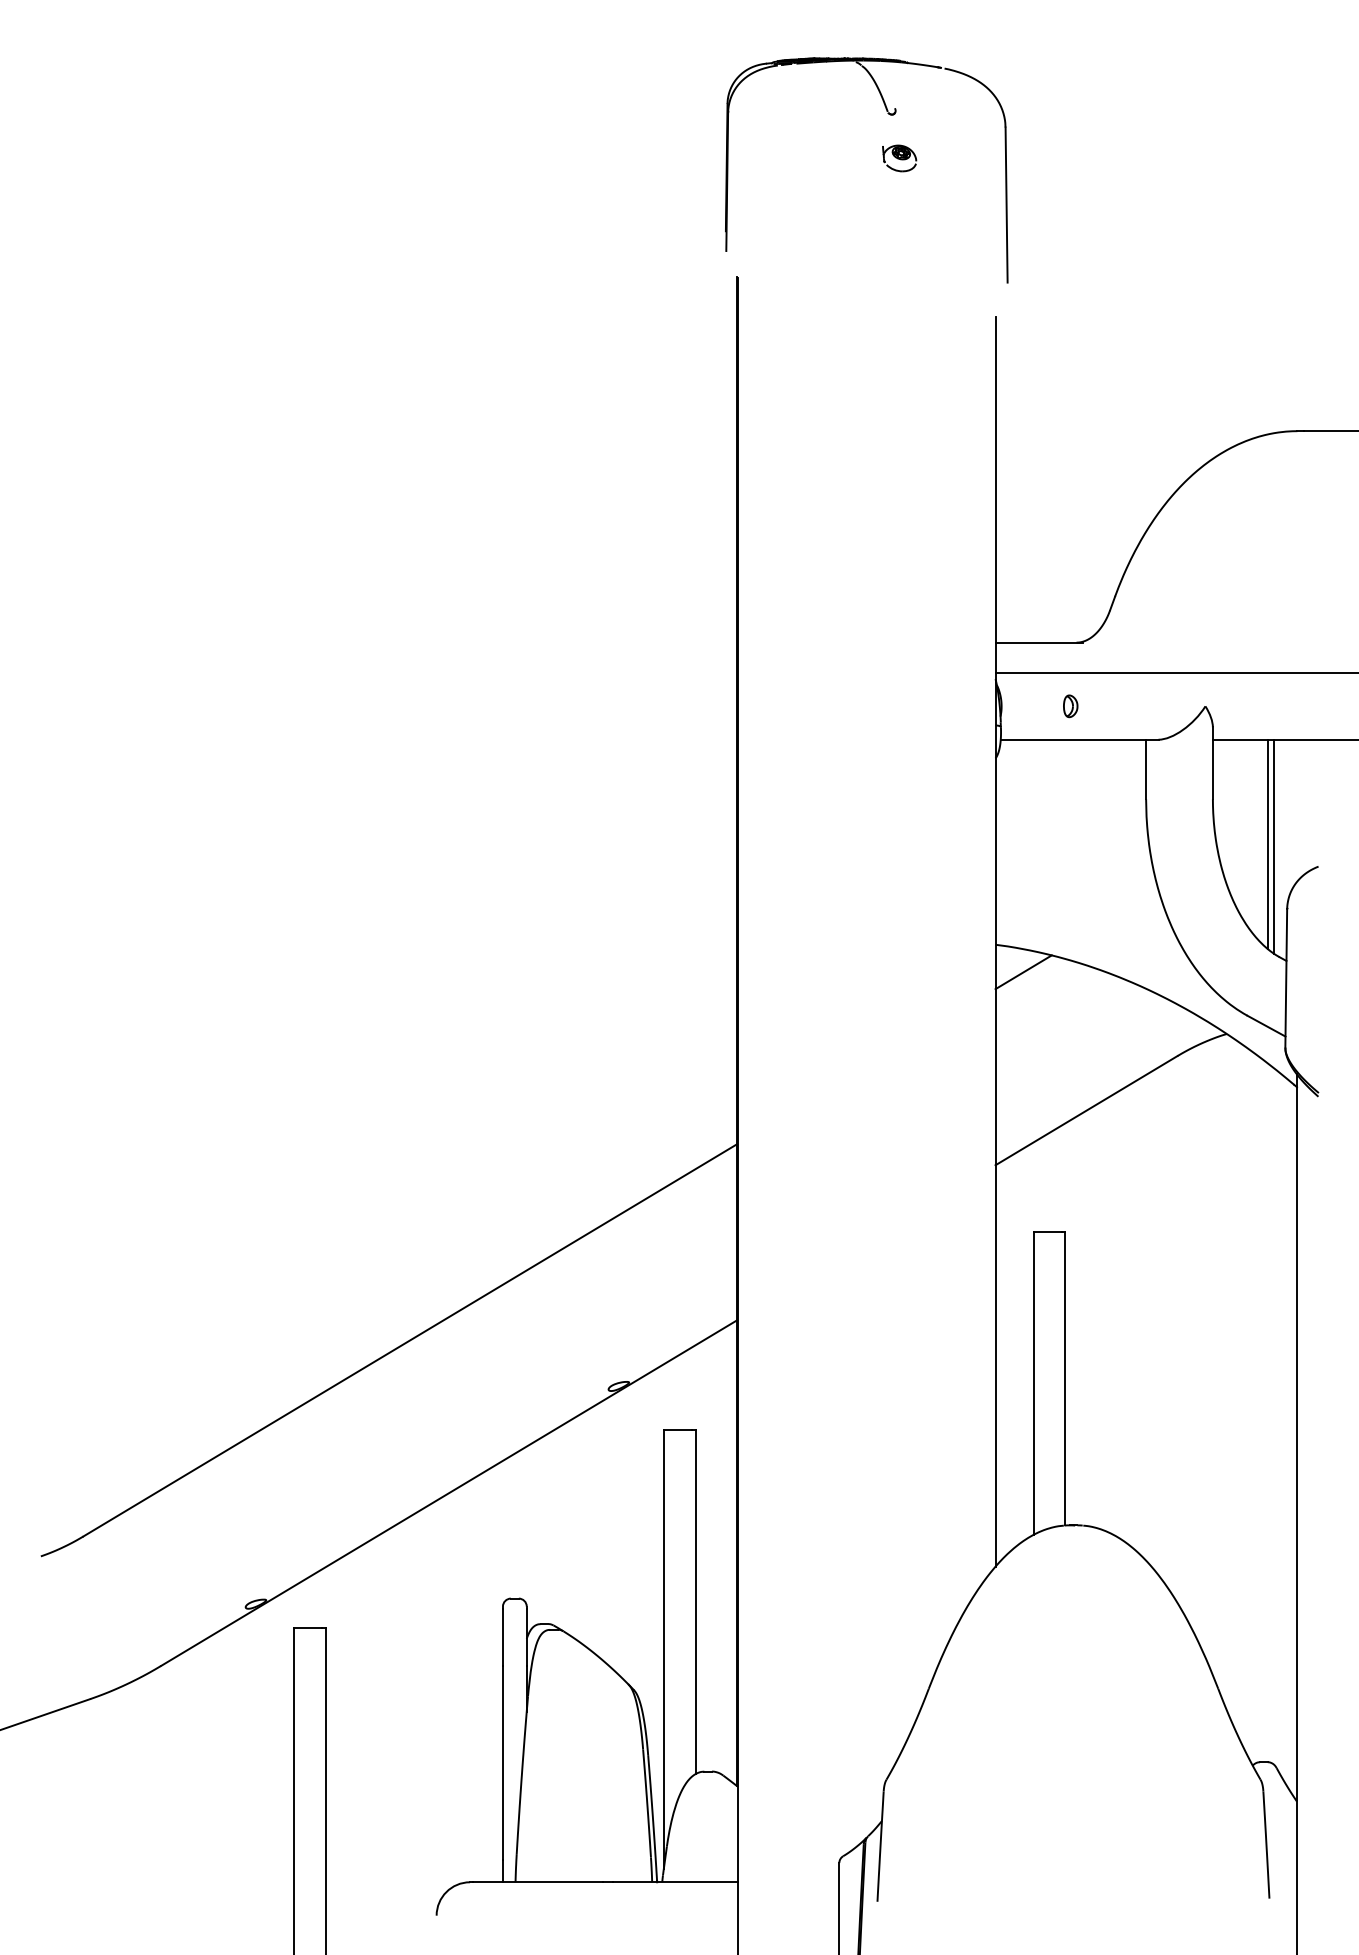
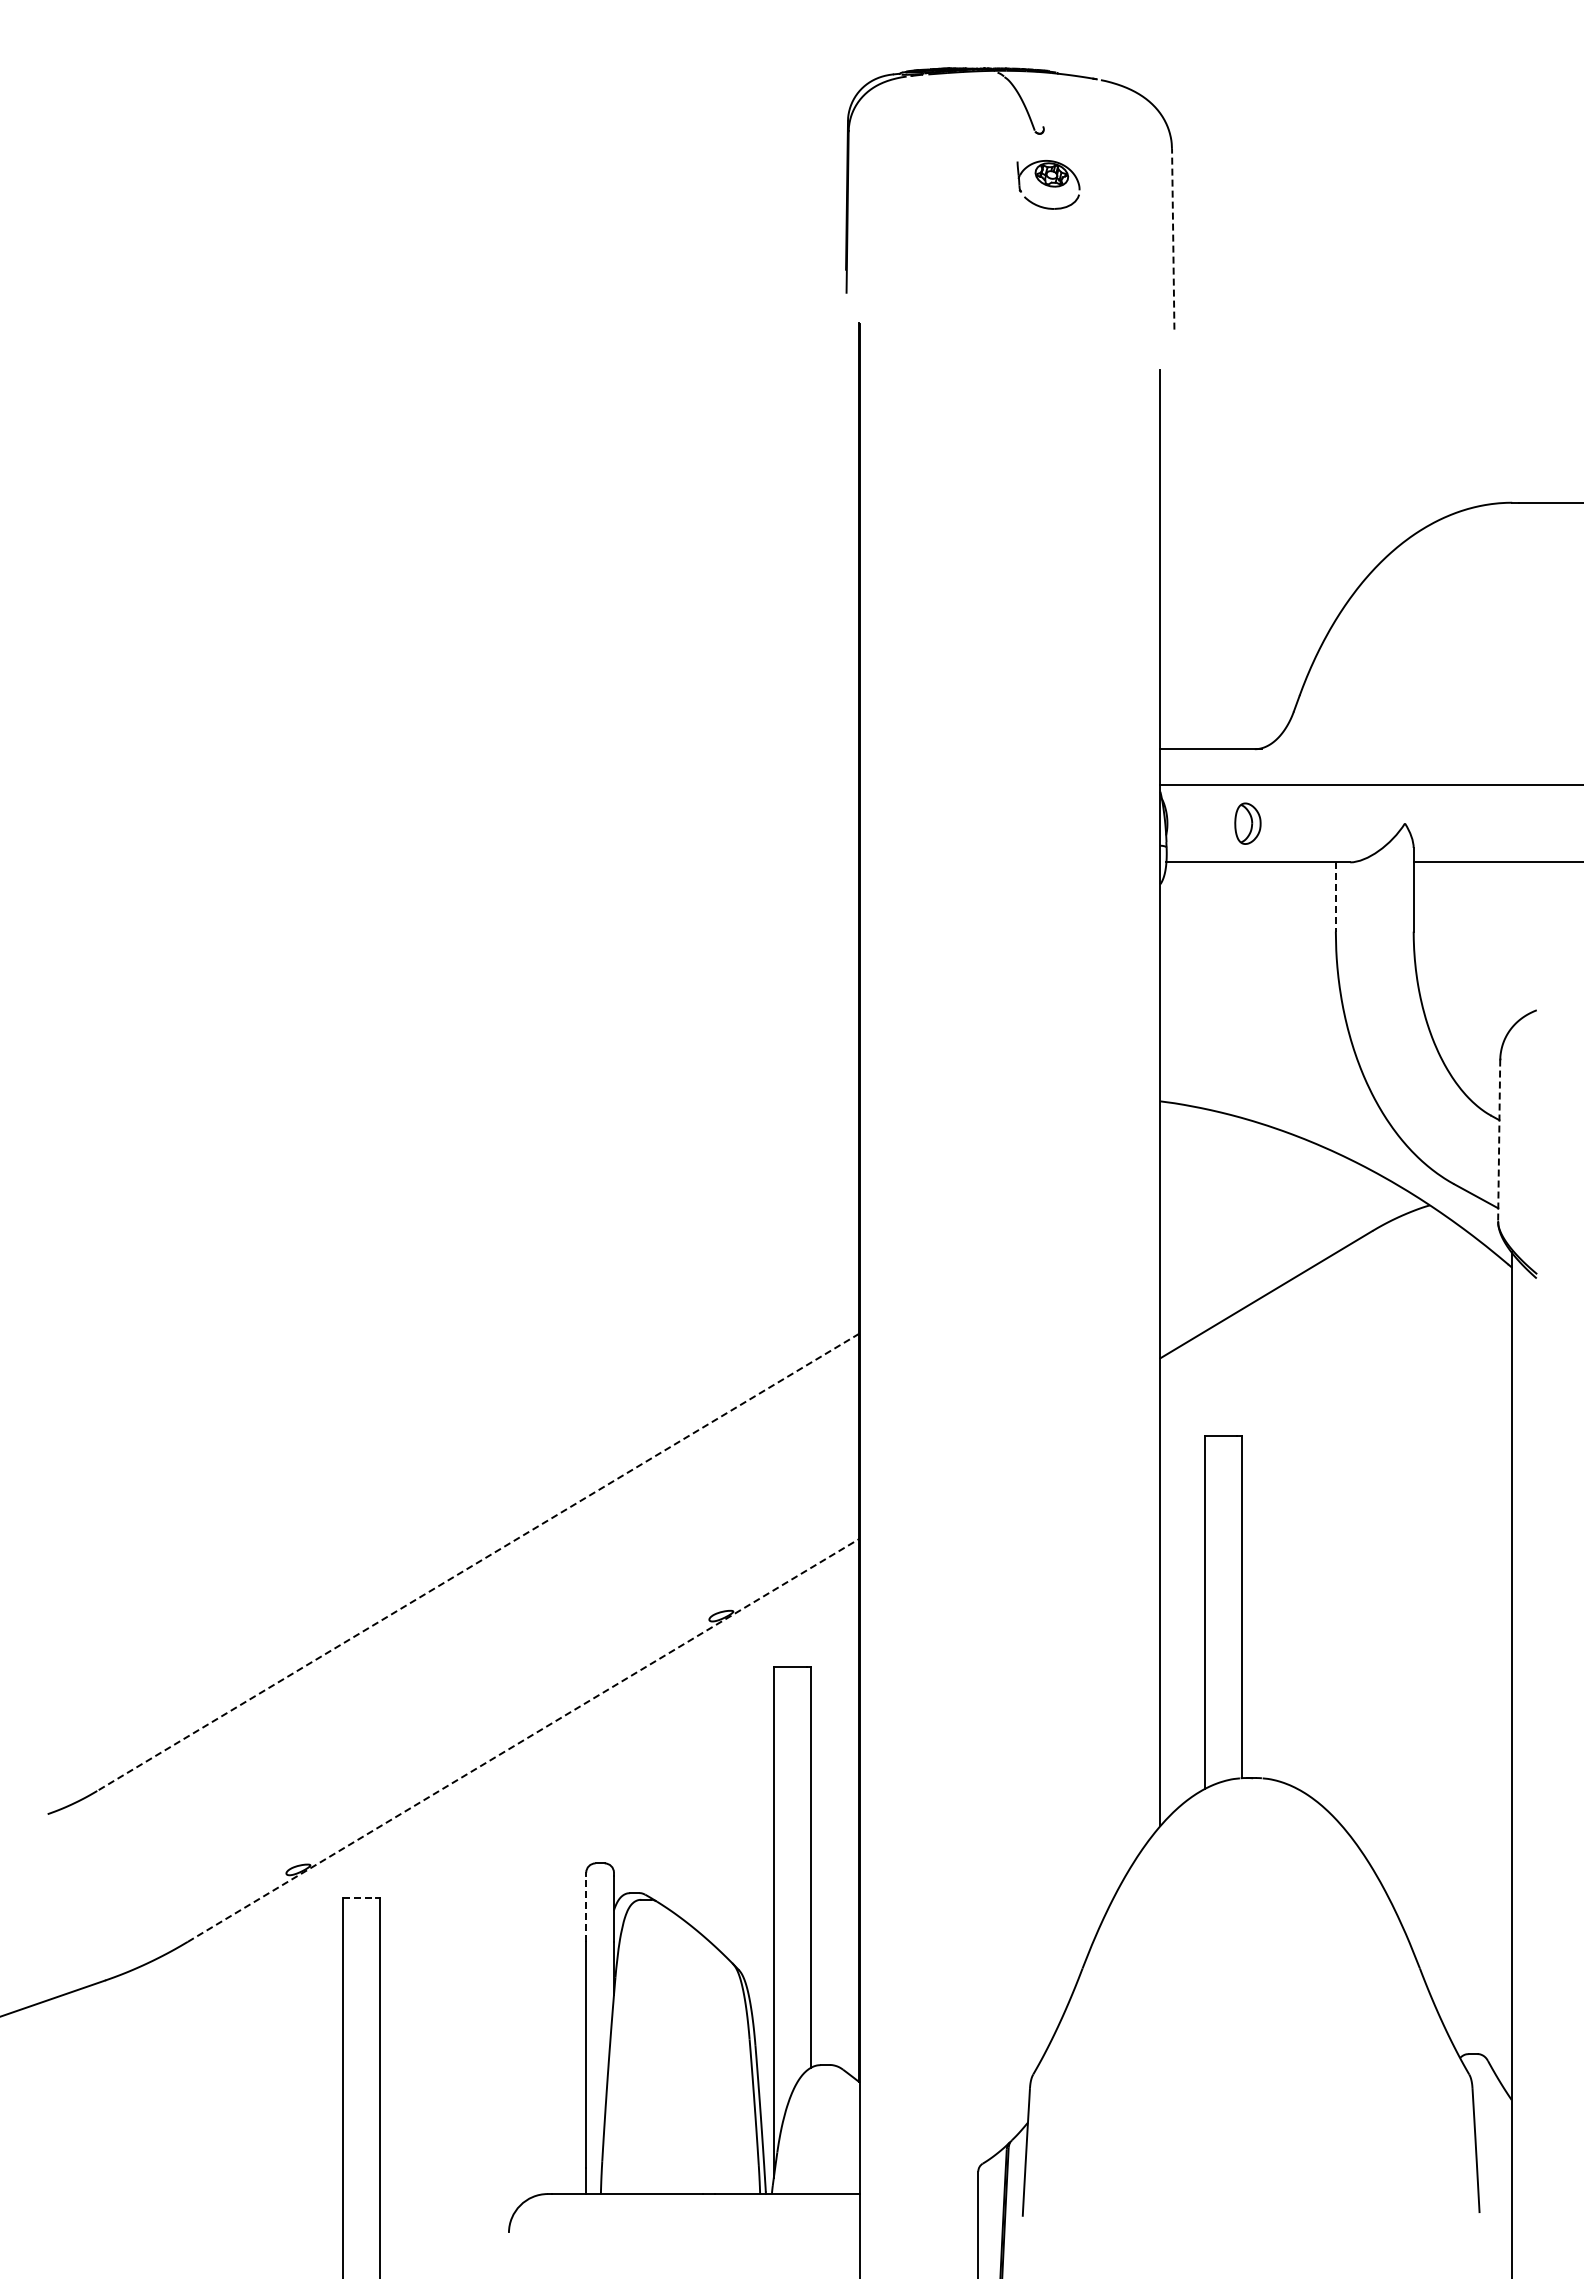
part: (899, 158) -> (1048, 184), size x1.6
line: (1006, 204) -> (1173, 238), solid -> dashed
part: (1070, 705) -> (1247, 822), size x1.6
line: (1145, 769) -> (1335, 897), solid -> dashed
line: (1268, 844) -> (1478, 984), removed
line: (1274, 847) -> (1485, 987), removed
line: (1023, 972) -> (1192, 1133), removed
line: (1286, 978) -> (1499, 1140), solid -> dashed
line: (409, 1340) -> (477, 1562), solid -> dashed
line: (449, 1493) -> (523, 1740), solid -> dashed
line: (308, 1628) -> (359, 1898), solid -> dashed
line: (503, 1637) -> (586, 1908), solid -> dashed

